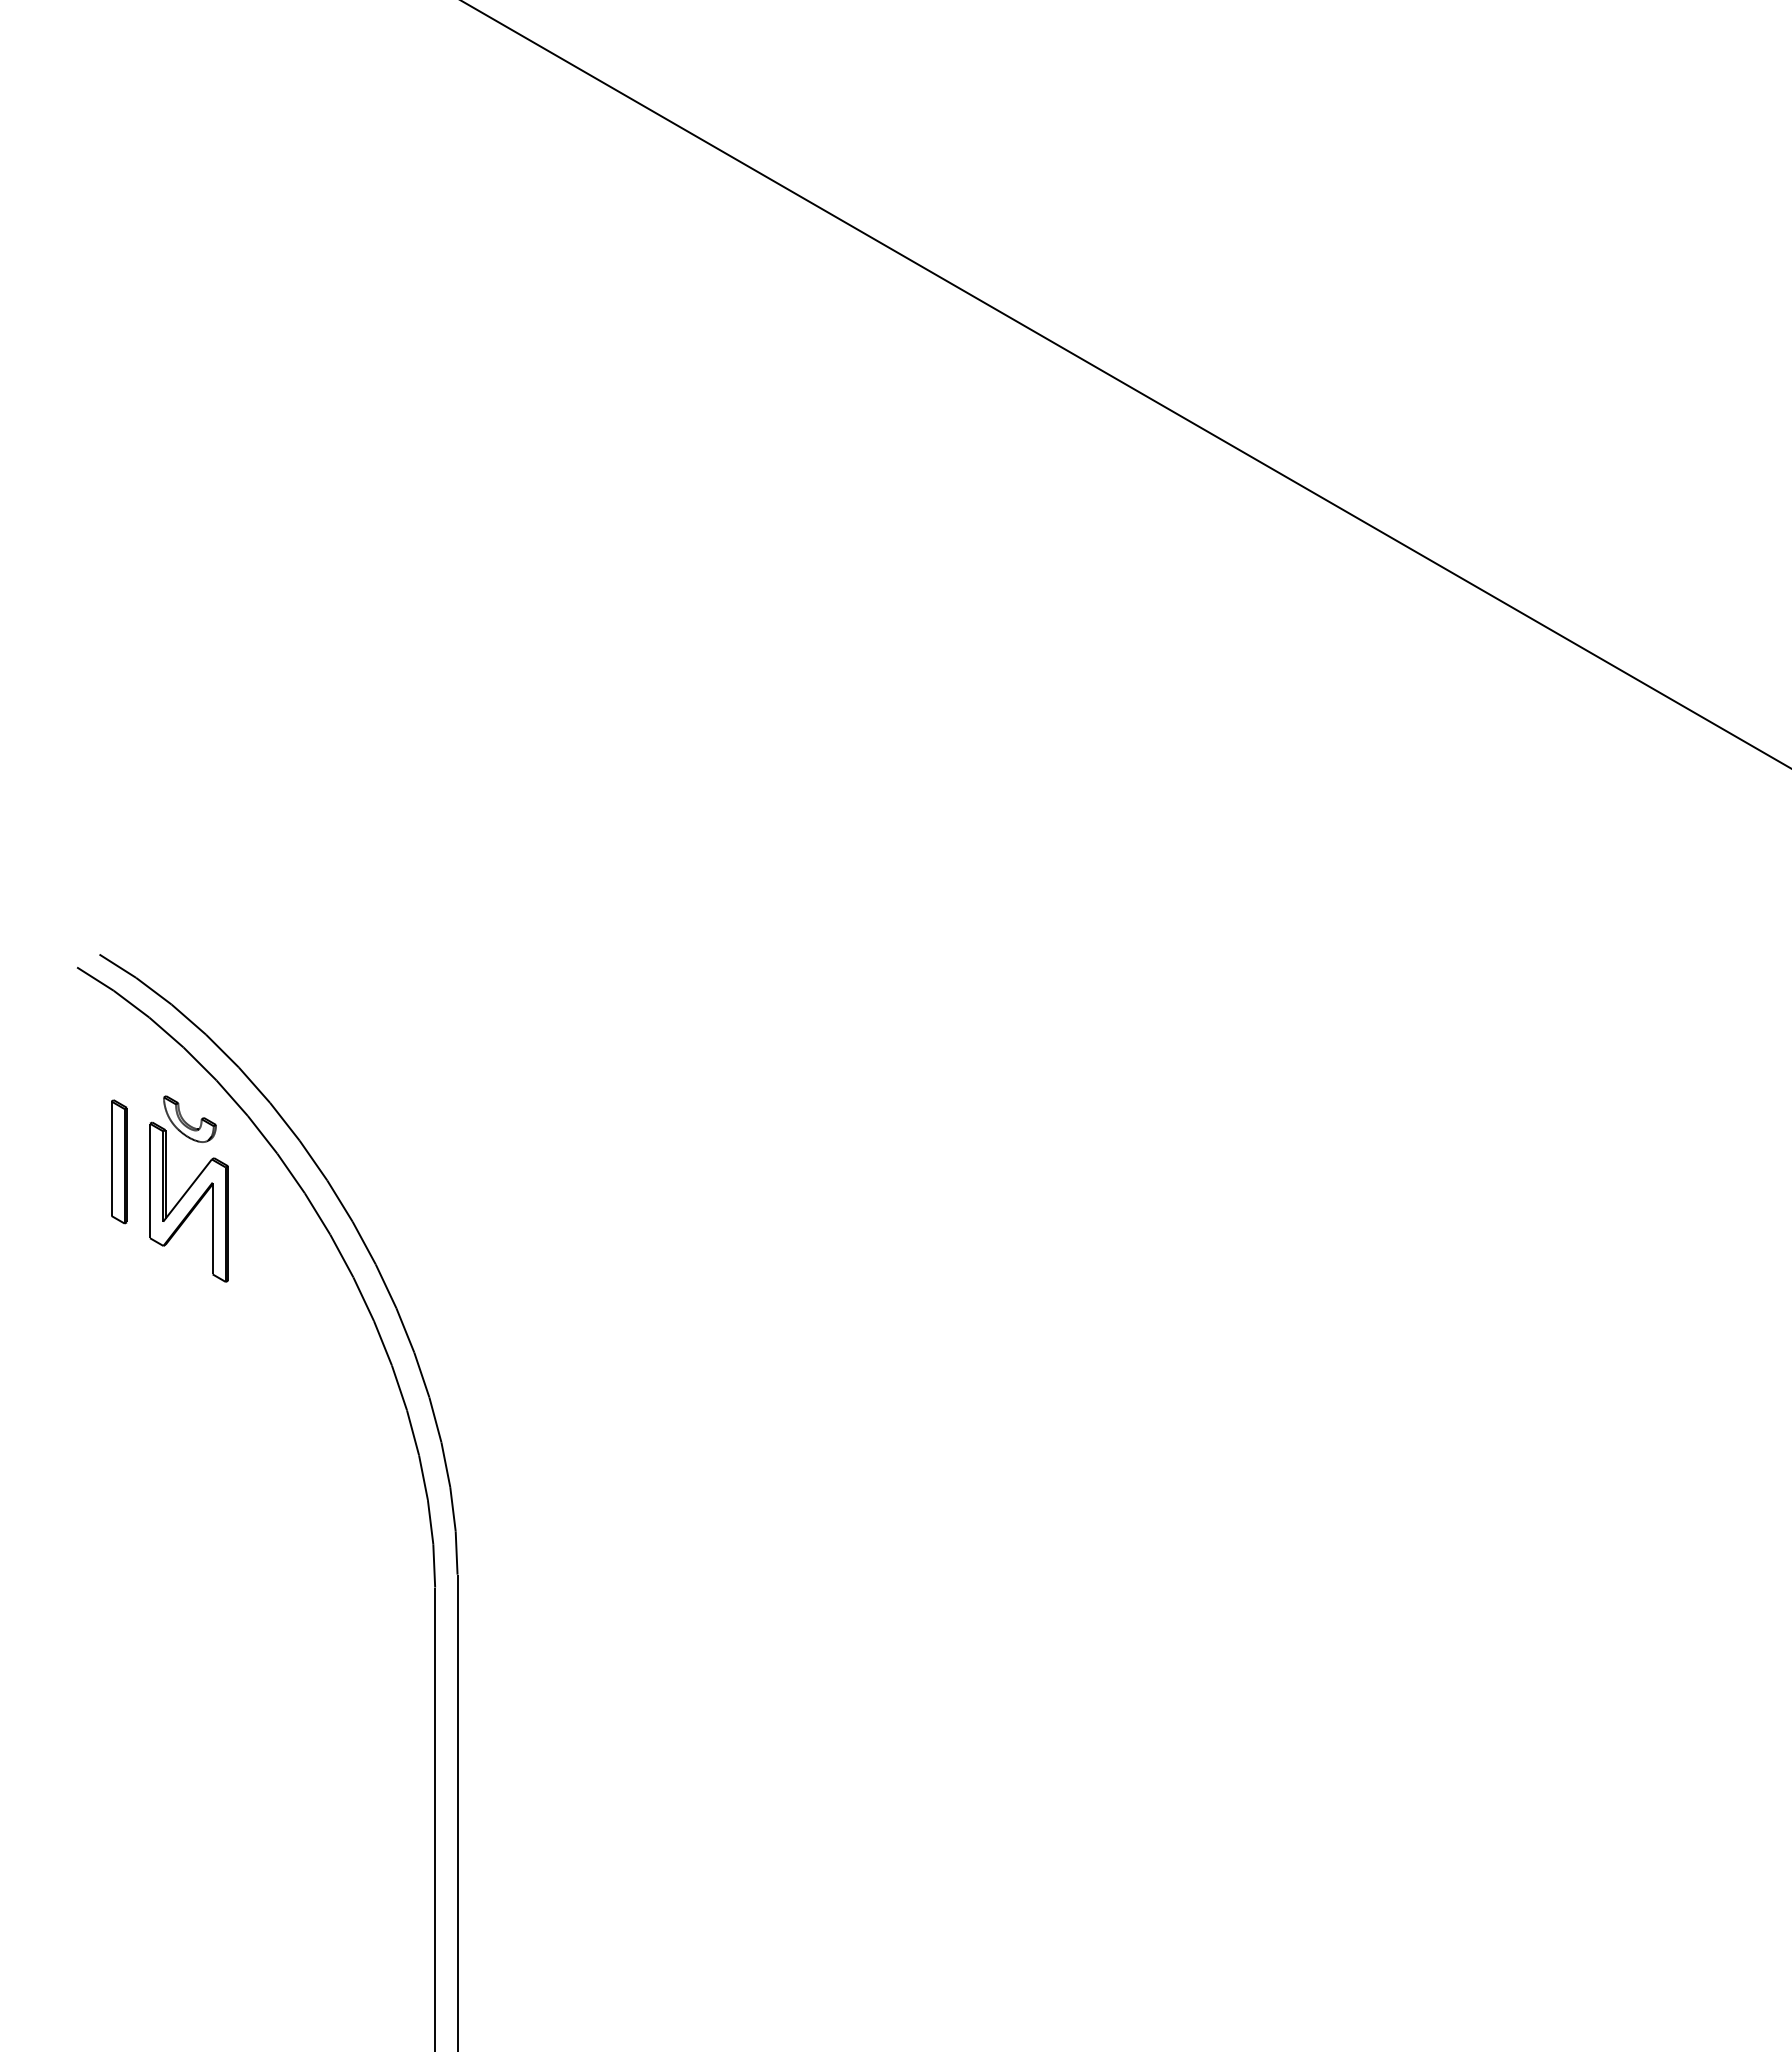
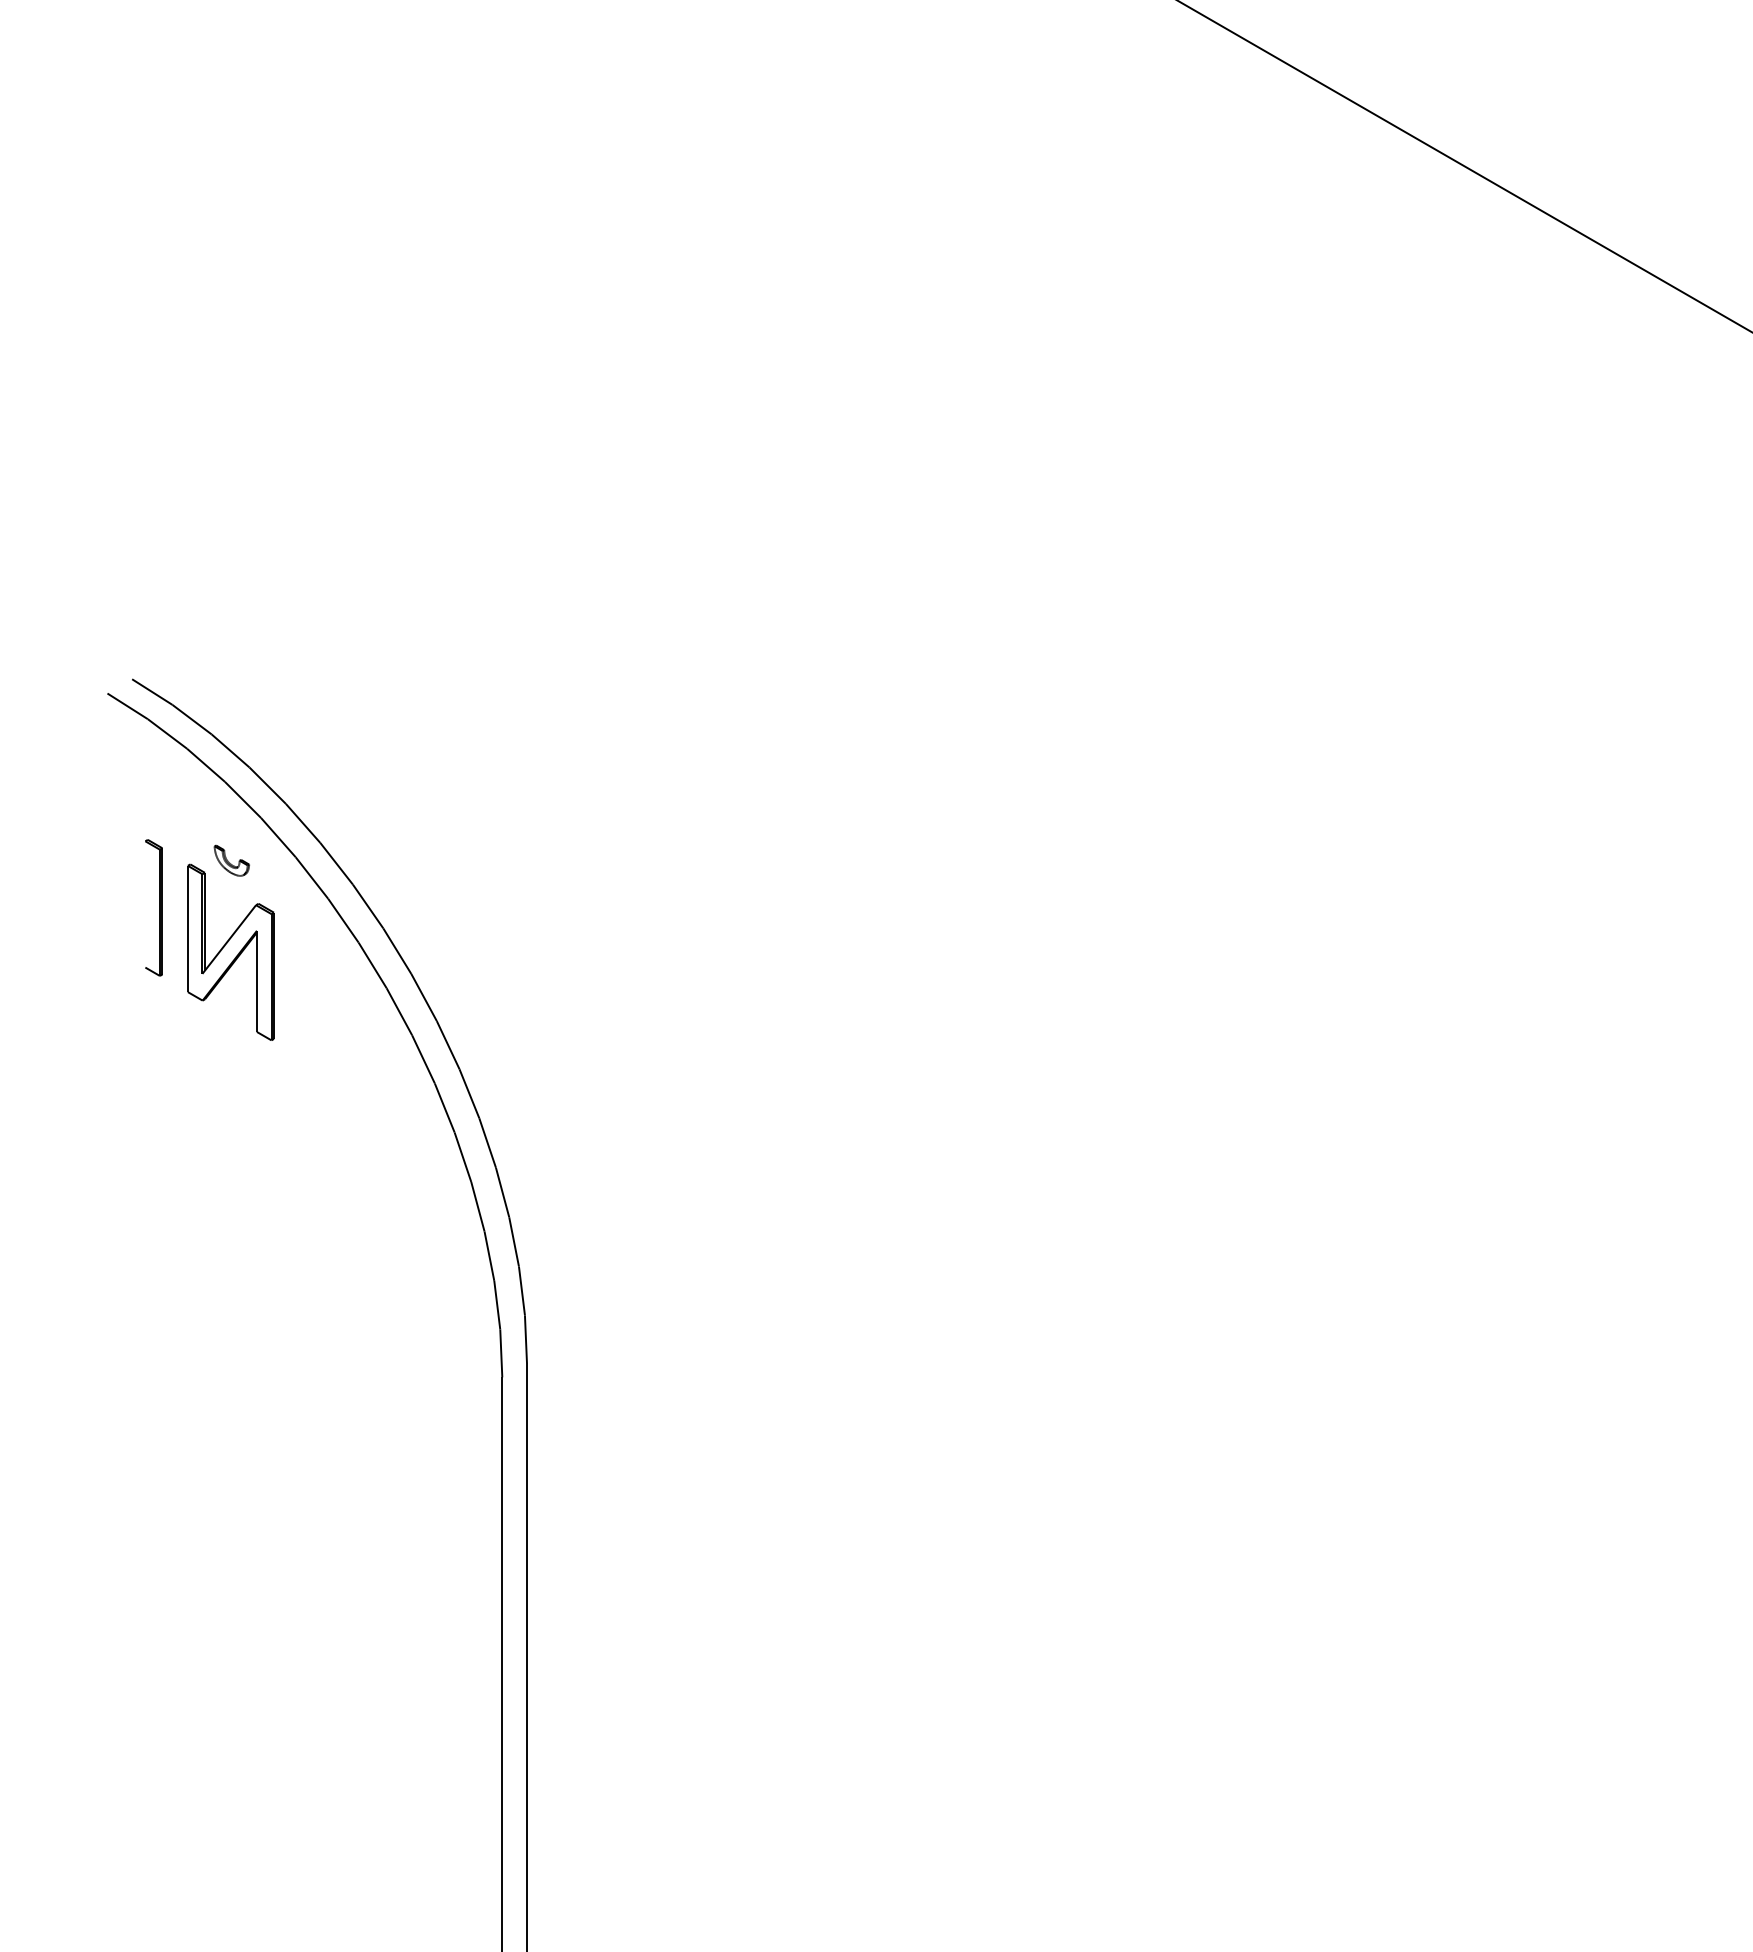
part: (189, 1118) -> (231, 860), size x0.6
line: (111, 1158) -> (145, 904), removed

